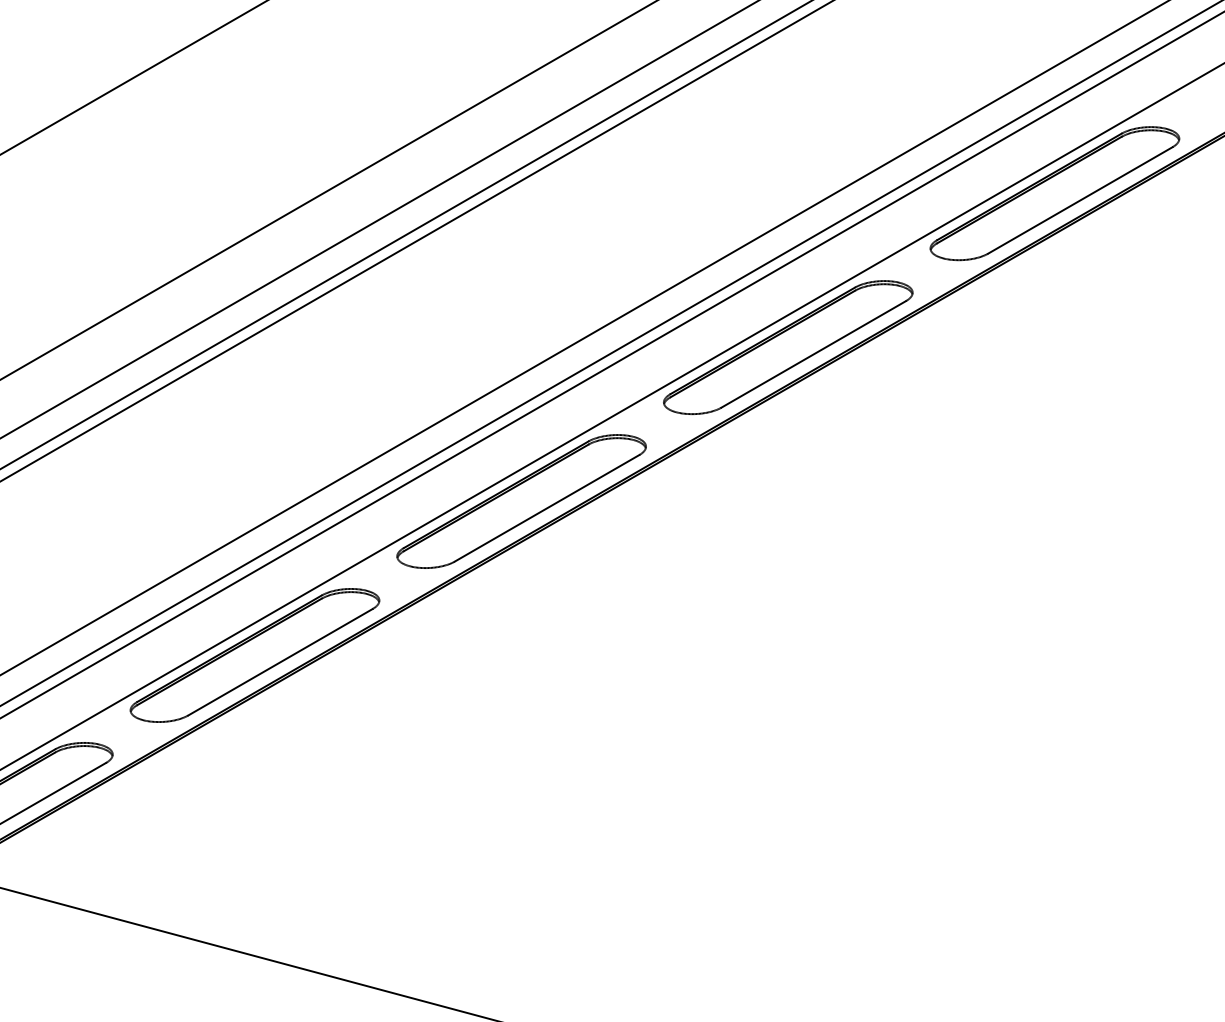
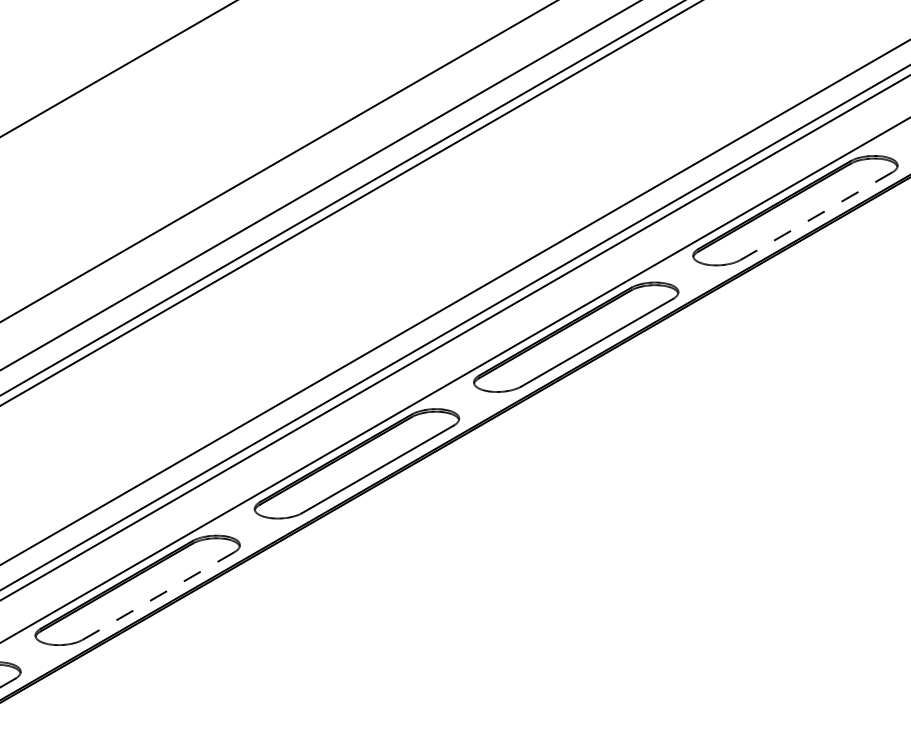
line: (1080, 200) -> (816, 216), solid -> dashed
line: (280, 662) -> (158, 596), solid -> dashed

